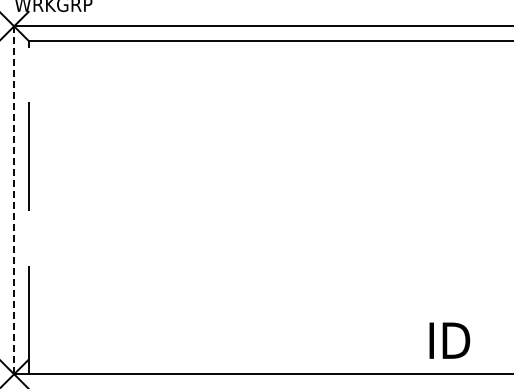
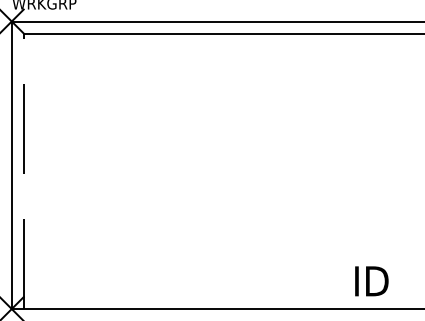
line: (14, 200) -> (12, 165), dashed -> solid

